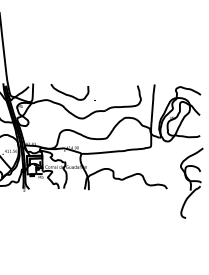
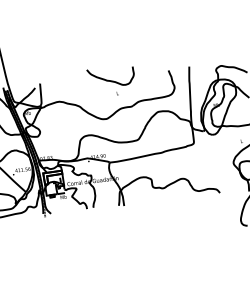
curve: (69, 94) -> (110, 79), moved

